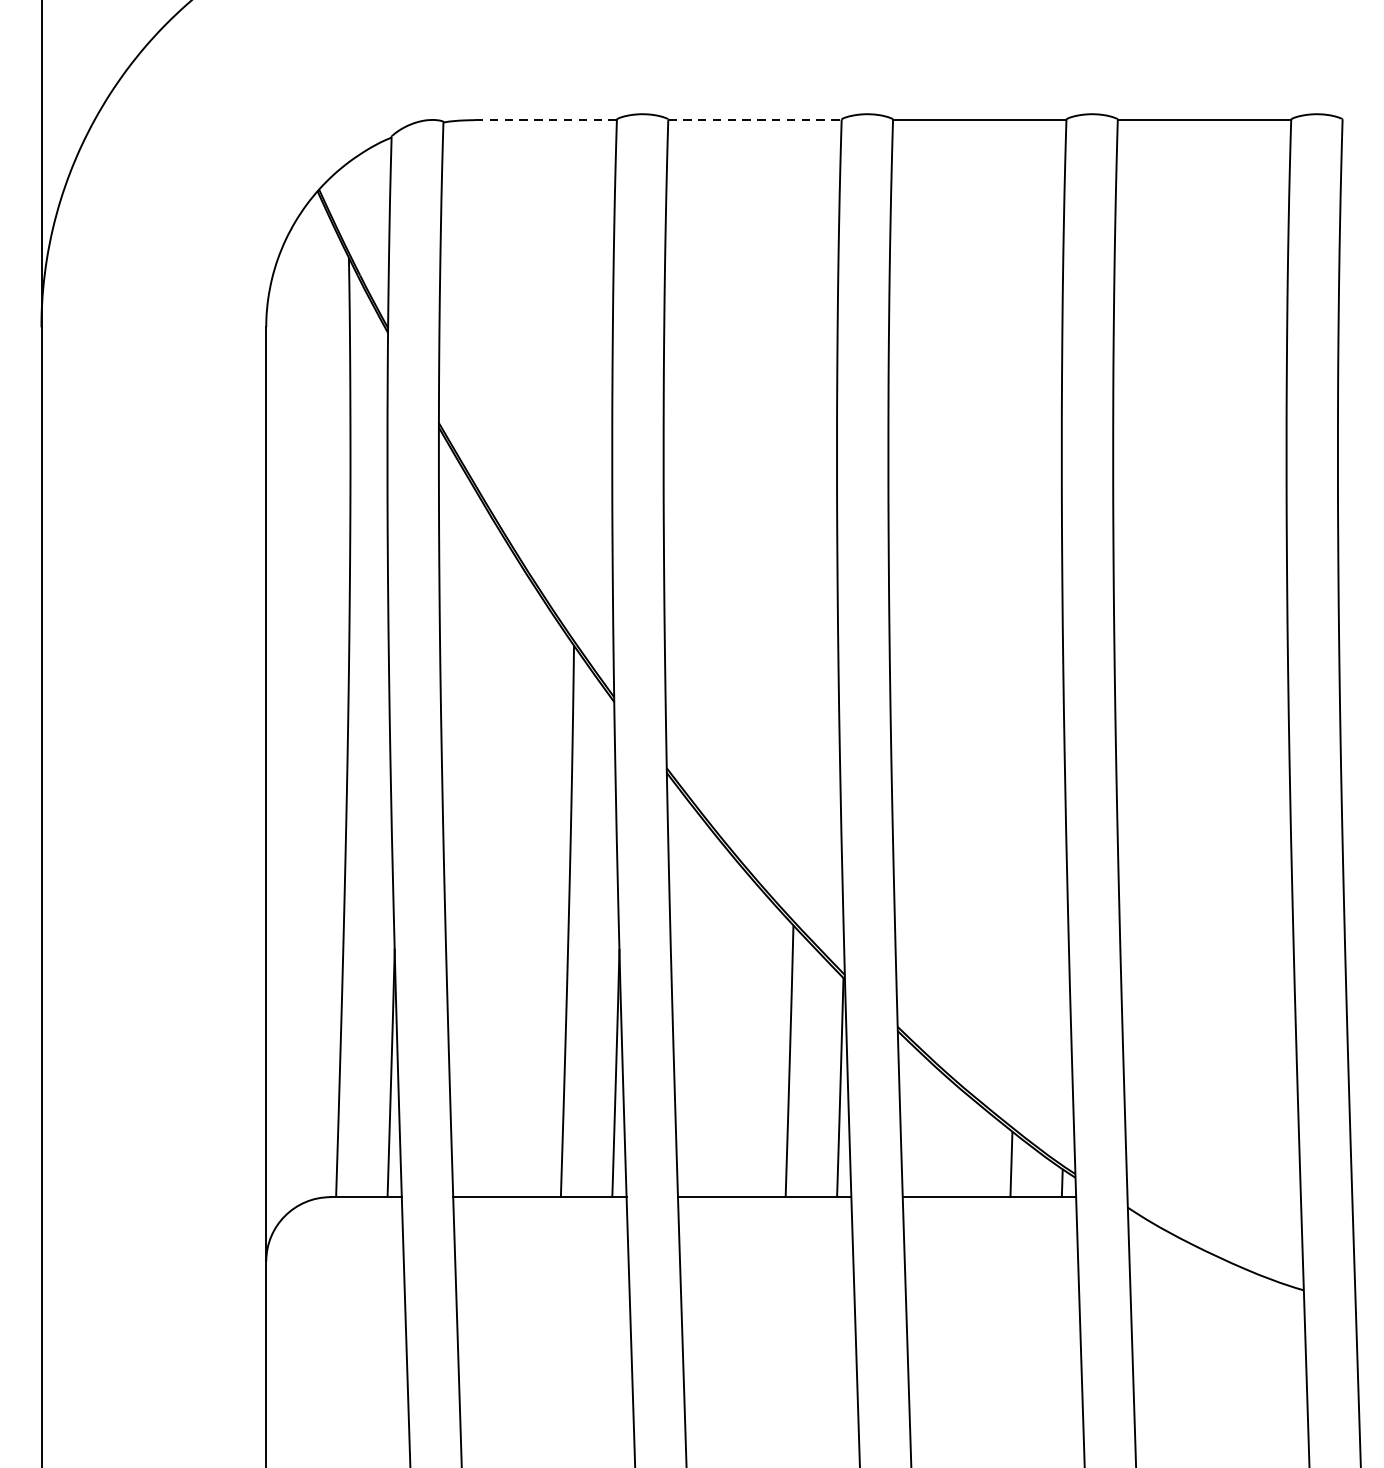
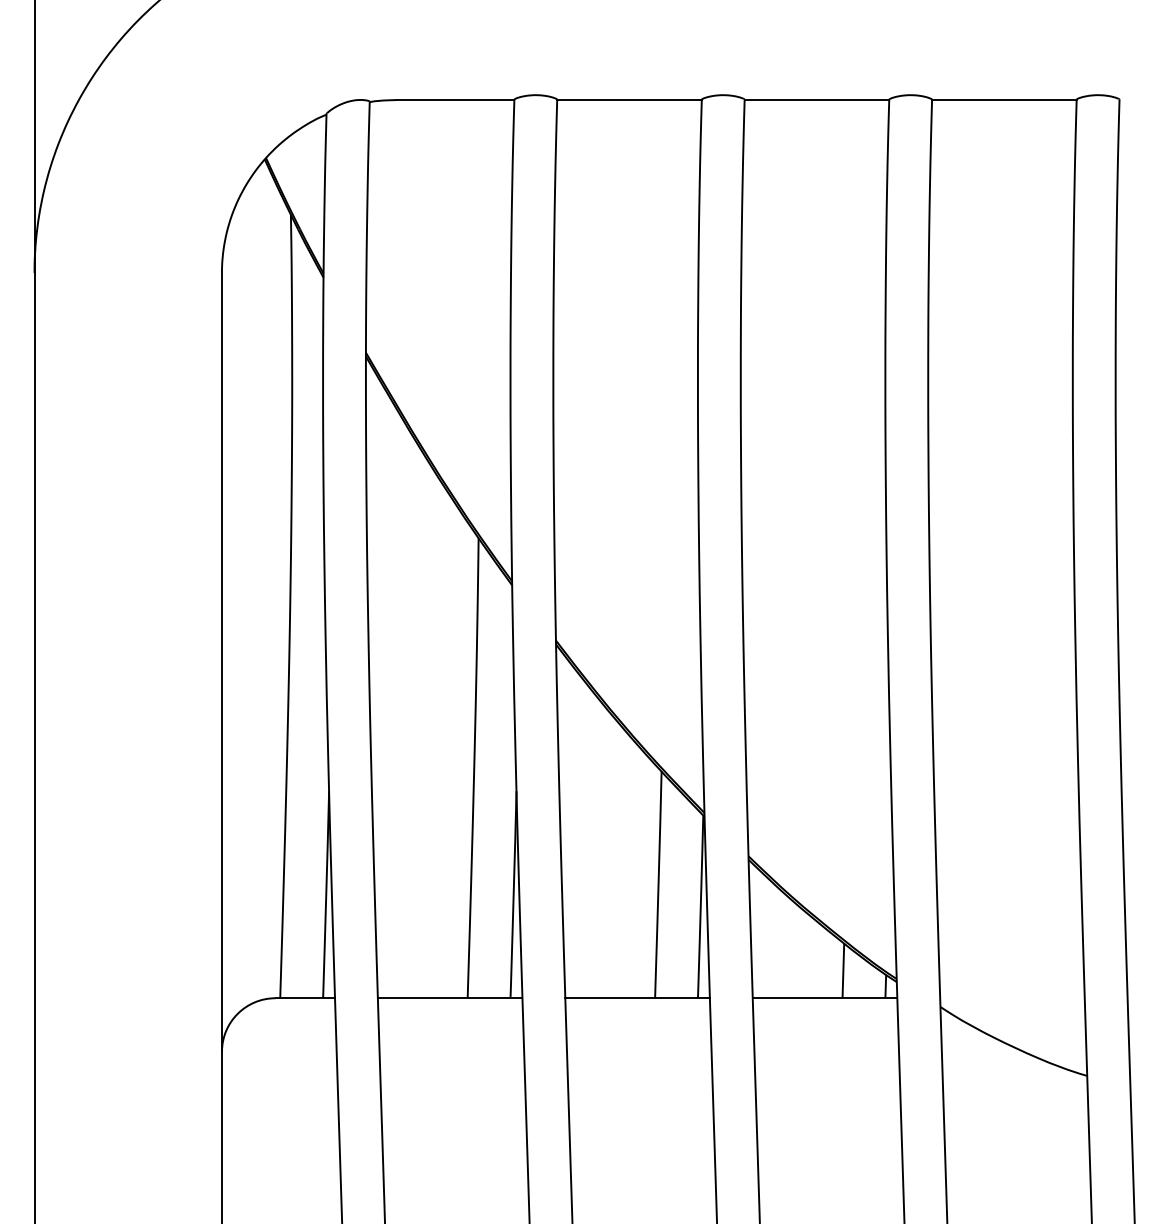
line: (546, 120) -> (455, 100), dashed -> solid
line: (756, 120) -> (630, 100), dashed -> solid

